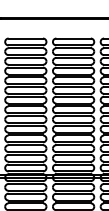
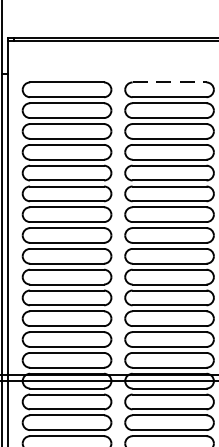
line: (74, 38) -> (171, 82), solid -> dashed

